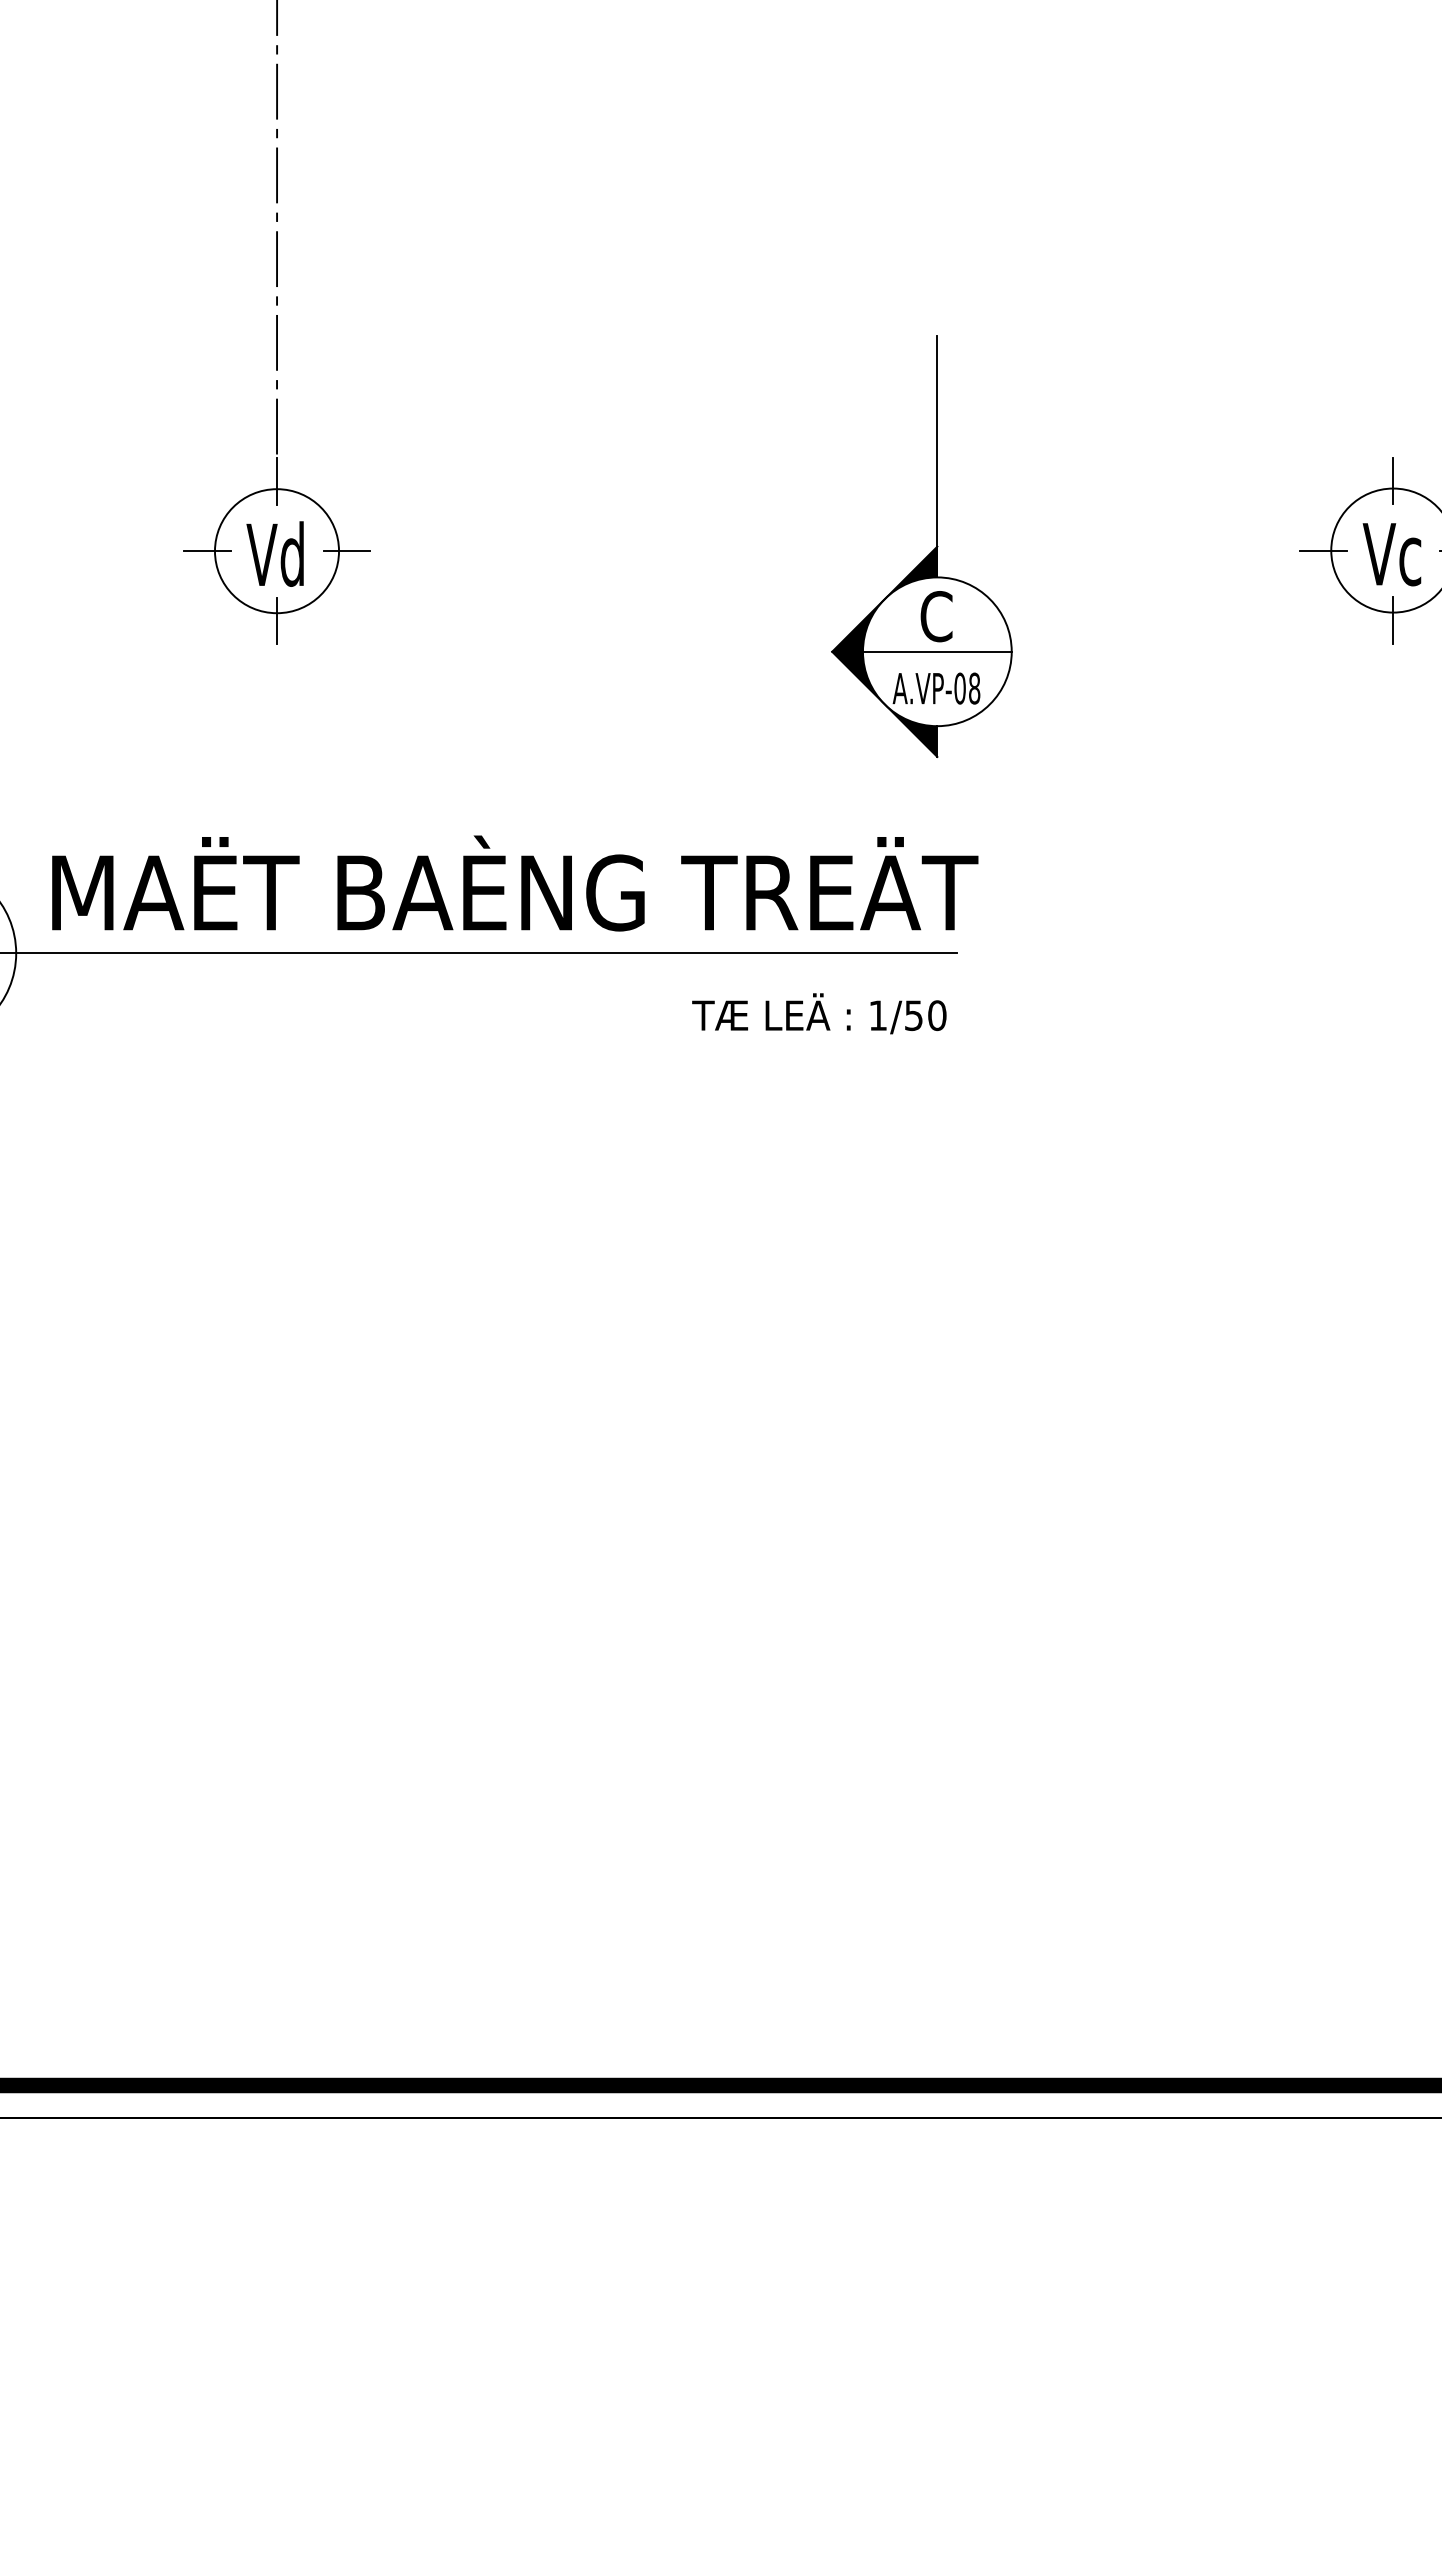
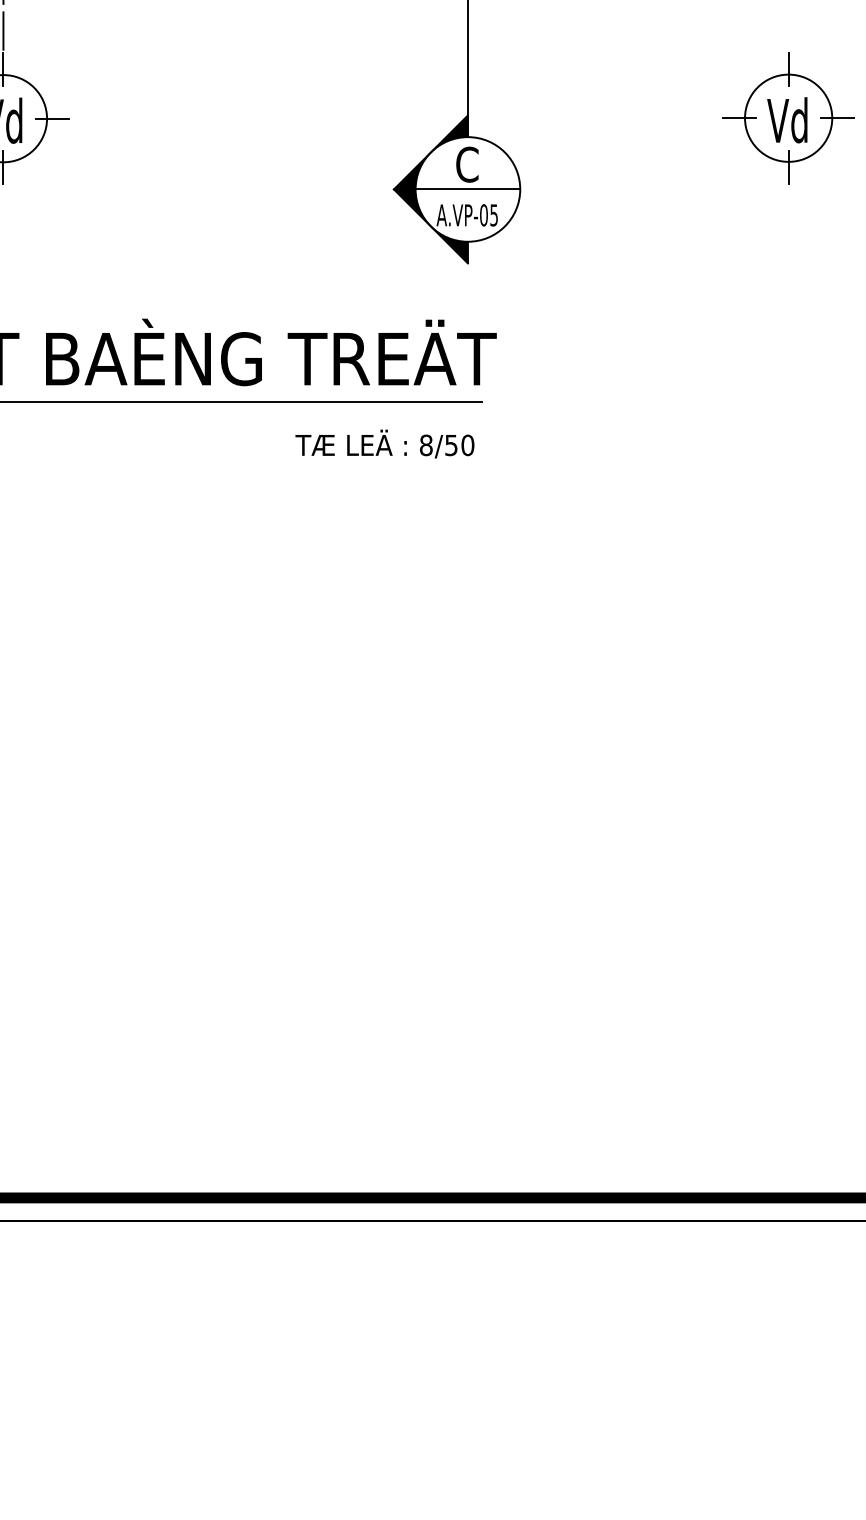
text: (1392, 553) -> (788, 120), Vc -> Vd
text: (974, 688) -> (494, 215), A.VP-08 -> A.VP-05
text: (878, 1015) -> (426, 445), 1/50 -> 8/50

